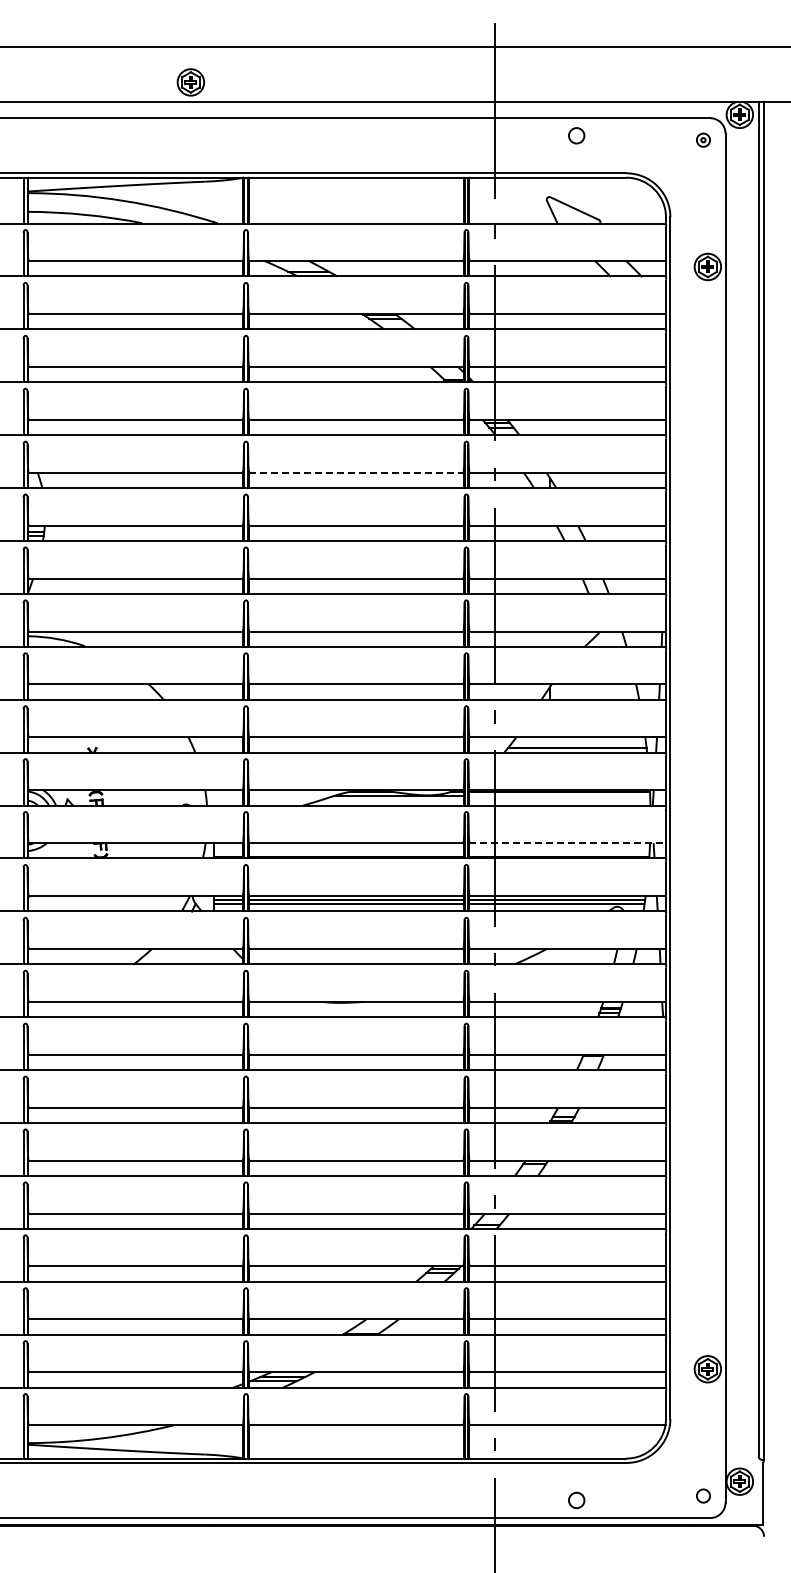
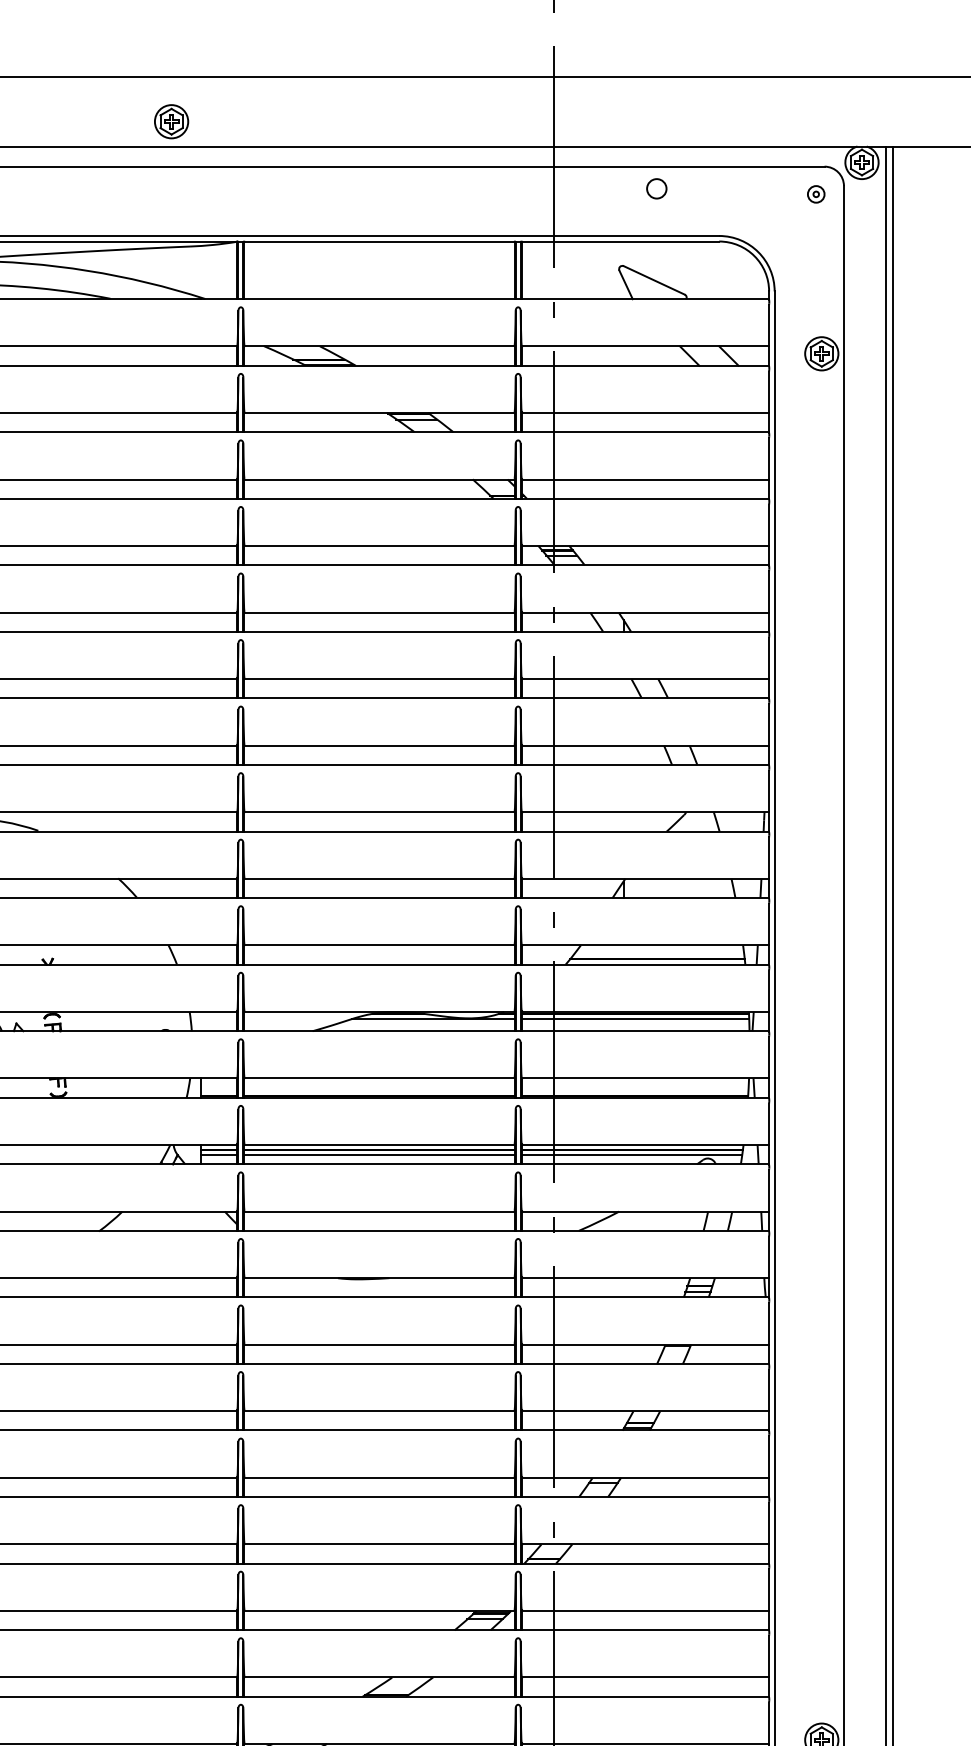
line: (356, 472) -> (379, 612), dashed -> solid
line: (559, 796) -> (635, 1019), added
line: (568, 843) -> (646, 1078), dashed -> solid

